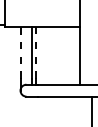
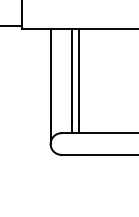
line: (20, 52) -> (50, 74), dashed -> solid
line: (36, 52) -> (79, 74), dashed -> solid

